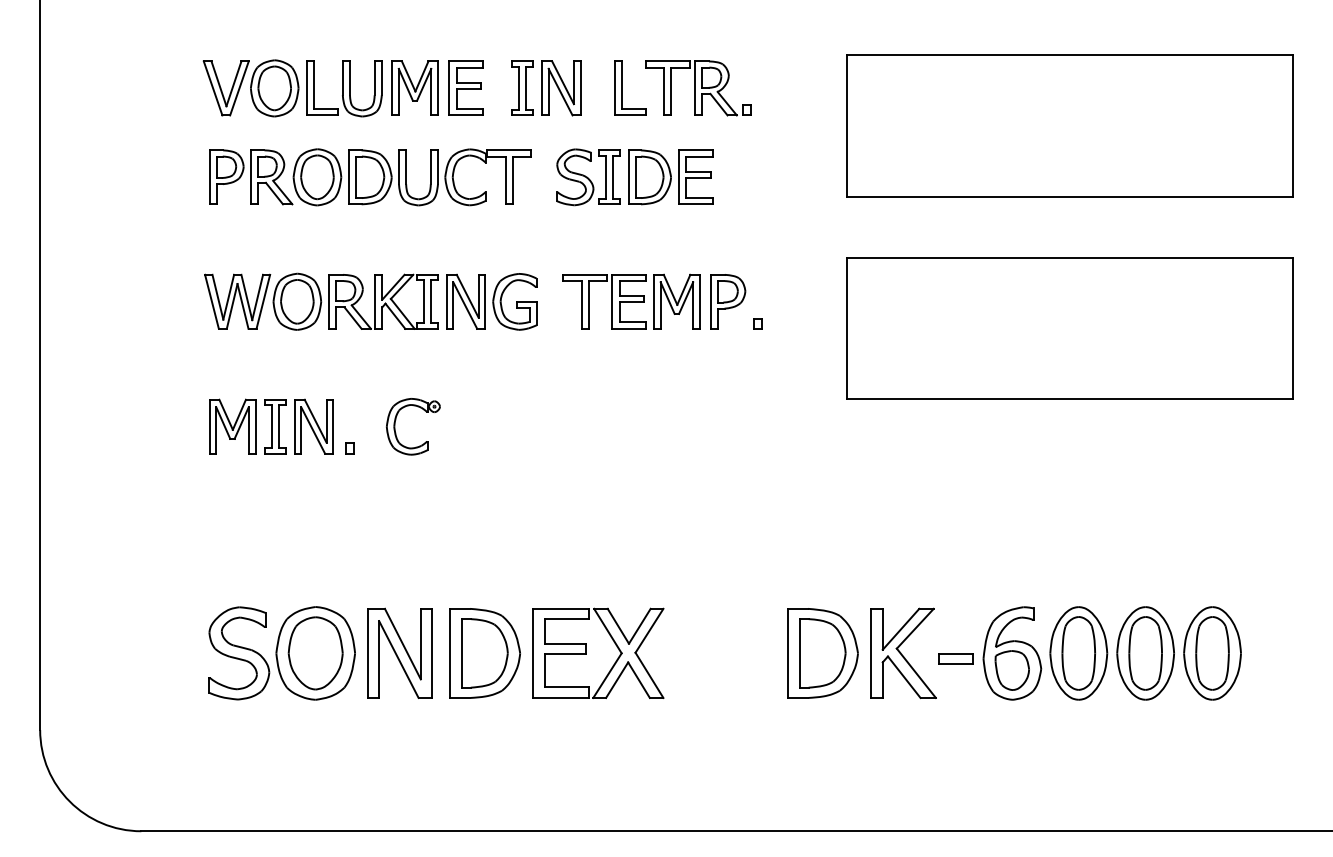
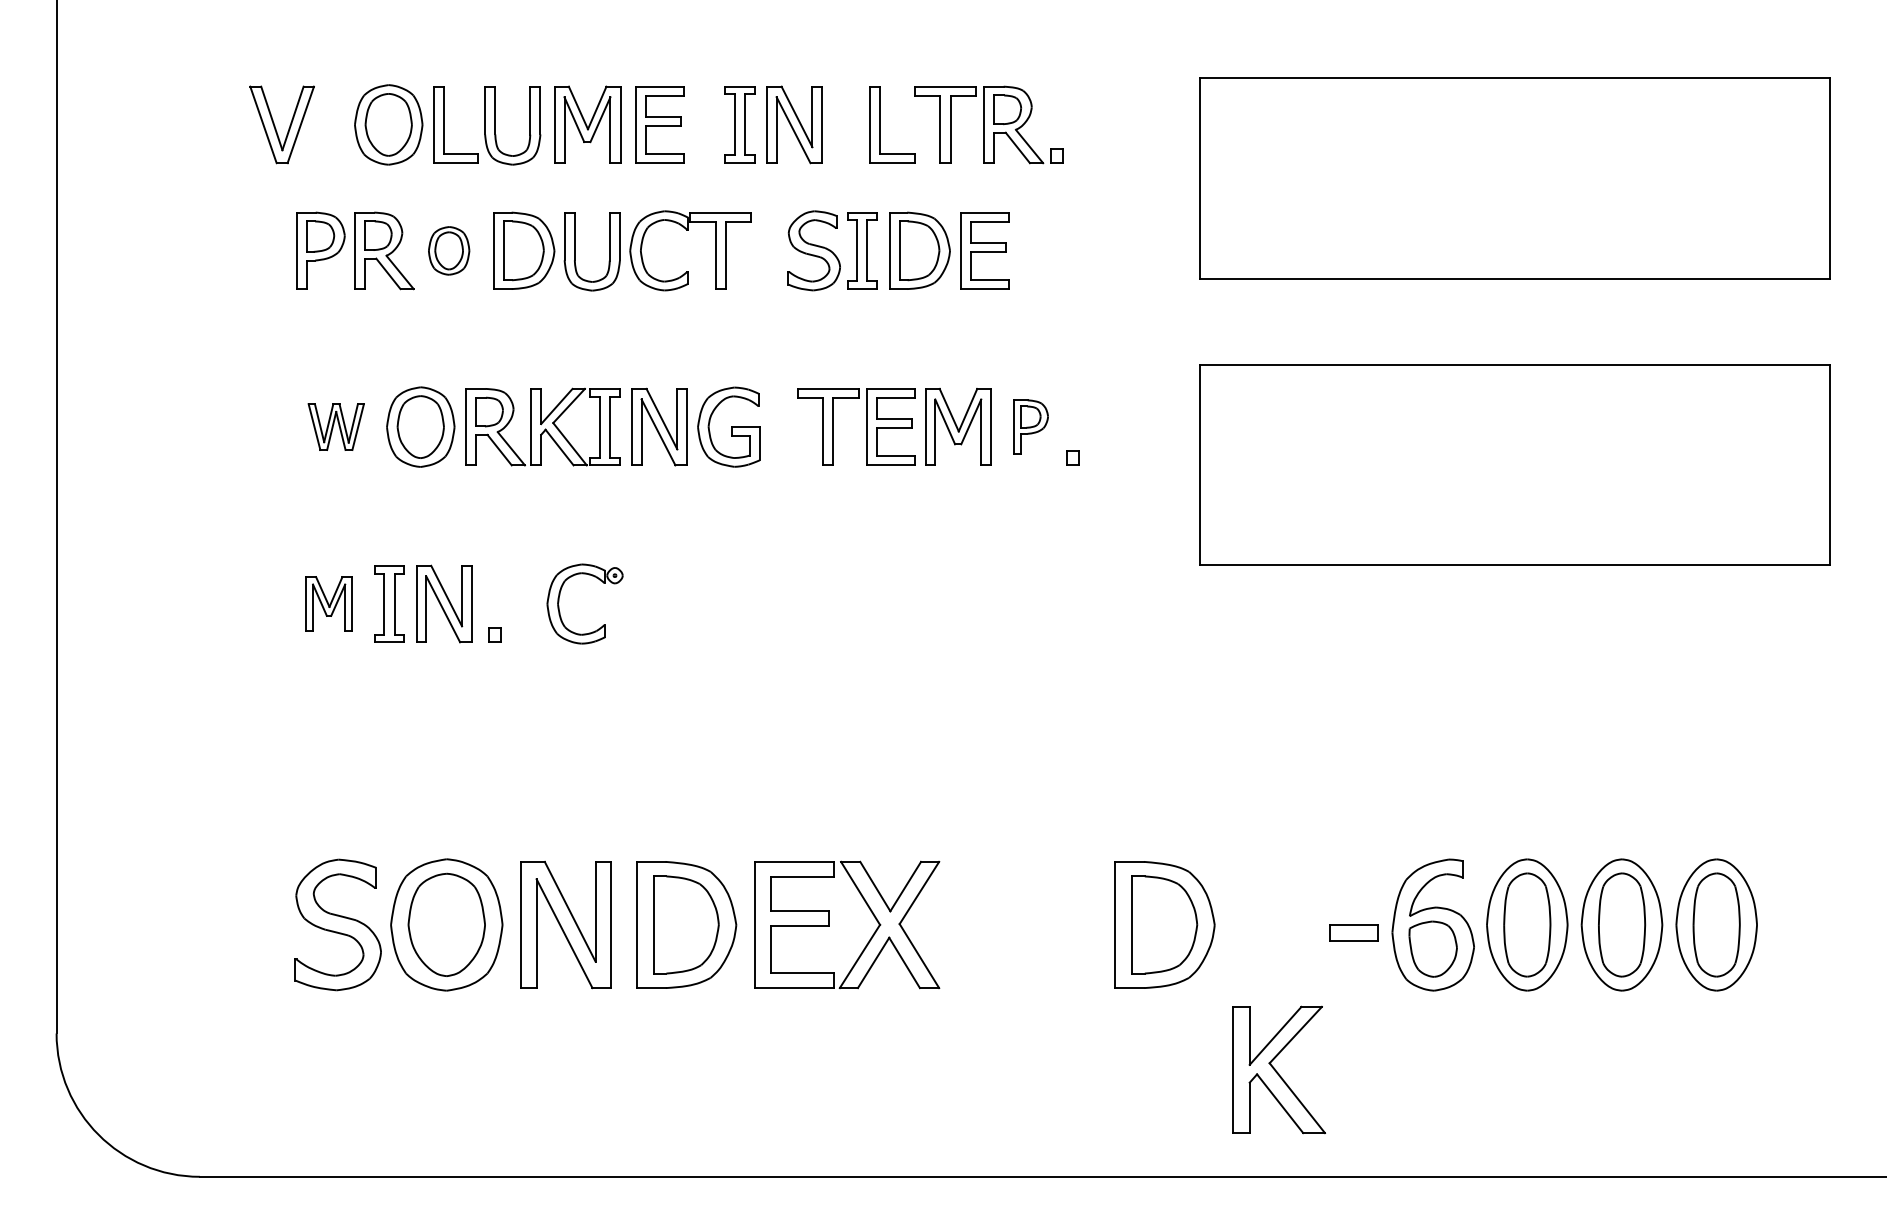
part: (221, 88) -> (275, 125), moved
part: (316, 177) -> (448, 250), size x0.6
part: (237, 301) -> (336, 426), size x0.6
part: (728, 301) -> (1031, 426), size x0.7
part: (232, 426) -> (329, 603), size x0.7
part: (903, 653) -> (1278, 1069), moved

